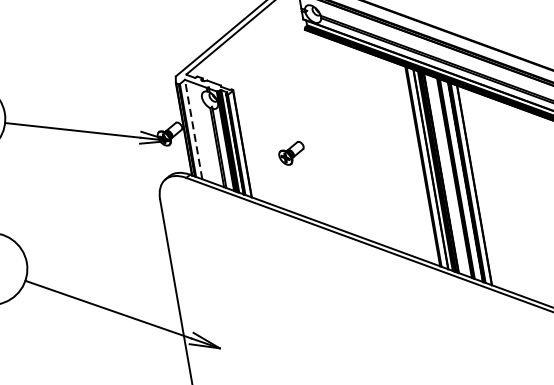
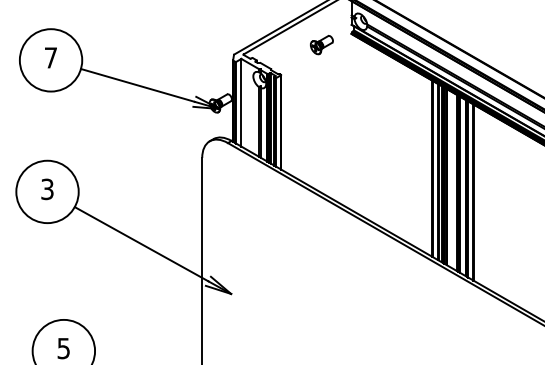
line: (193, 129) -> (241, 102), dashed -> solid
part: (291, 154) -> (321, 45), moved

